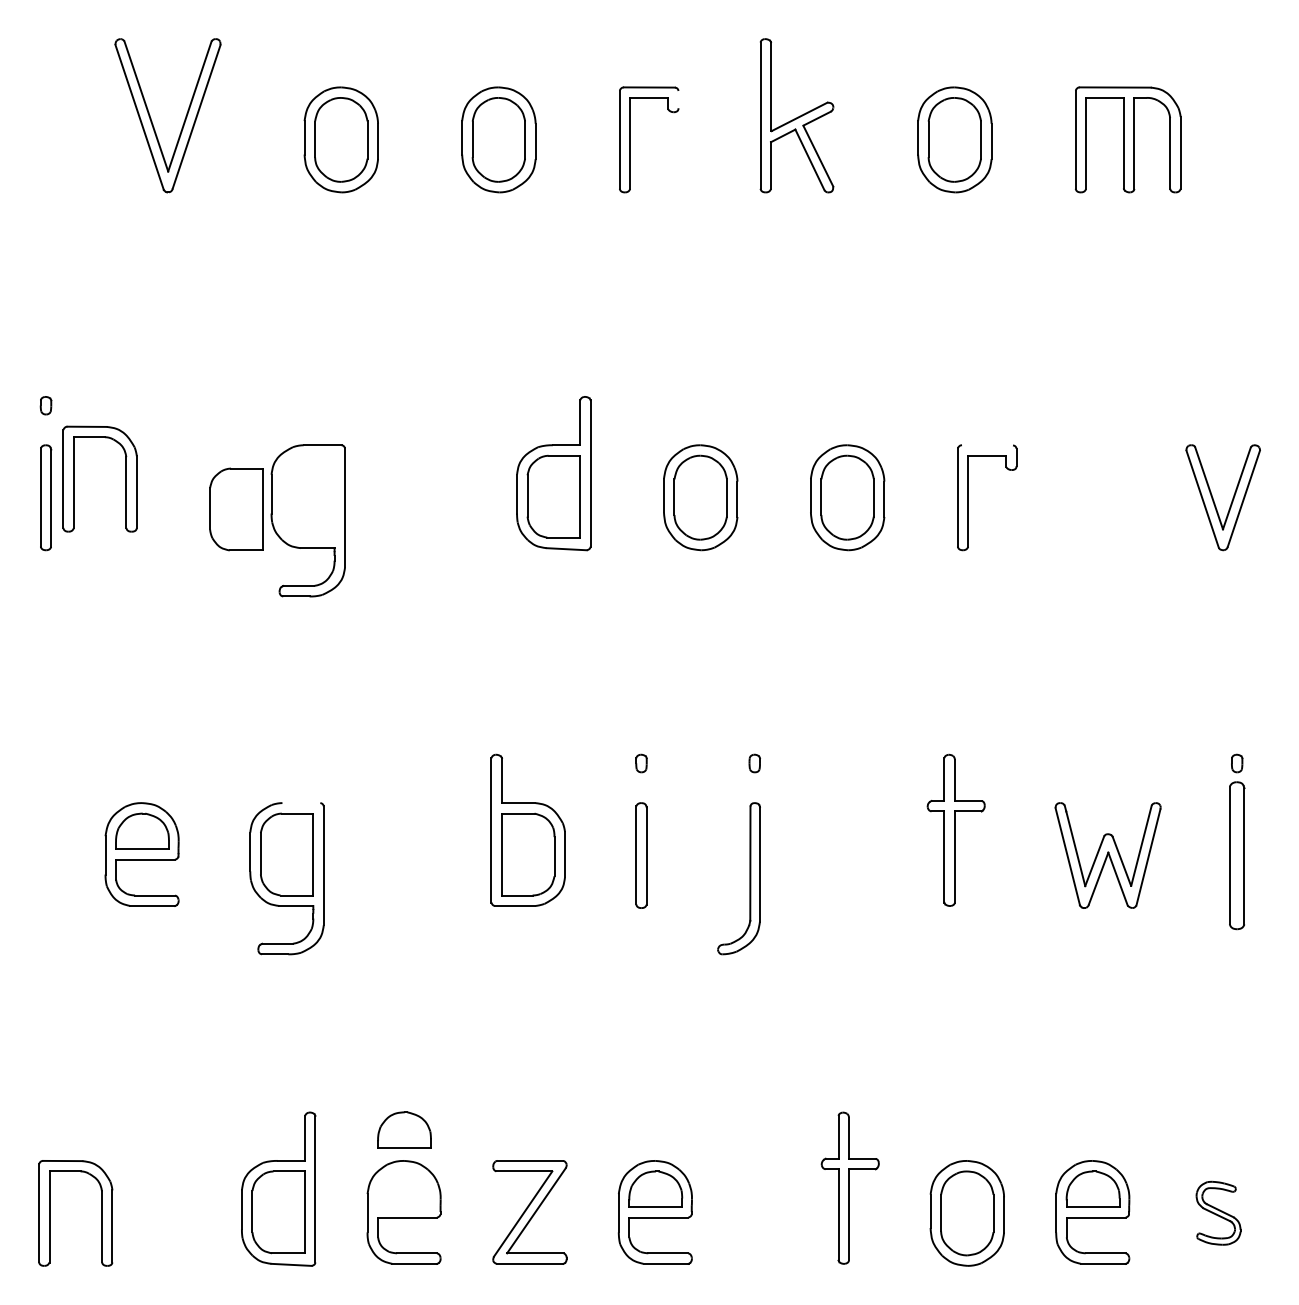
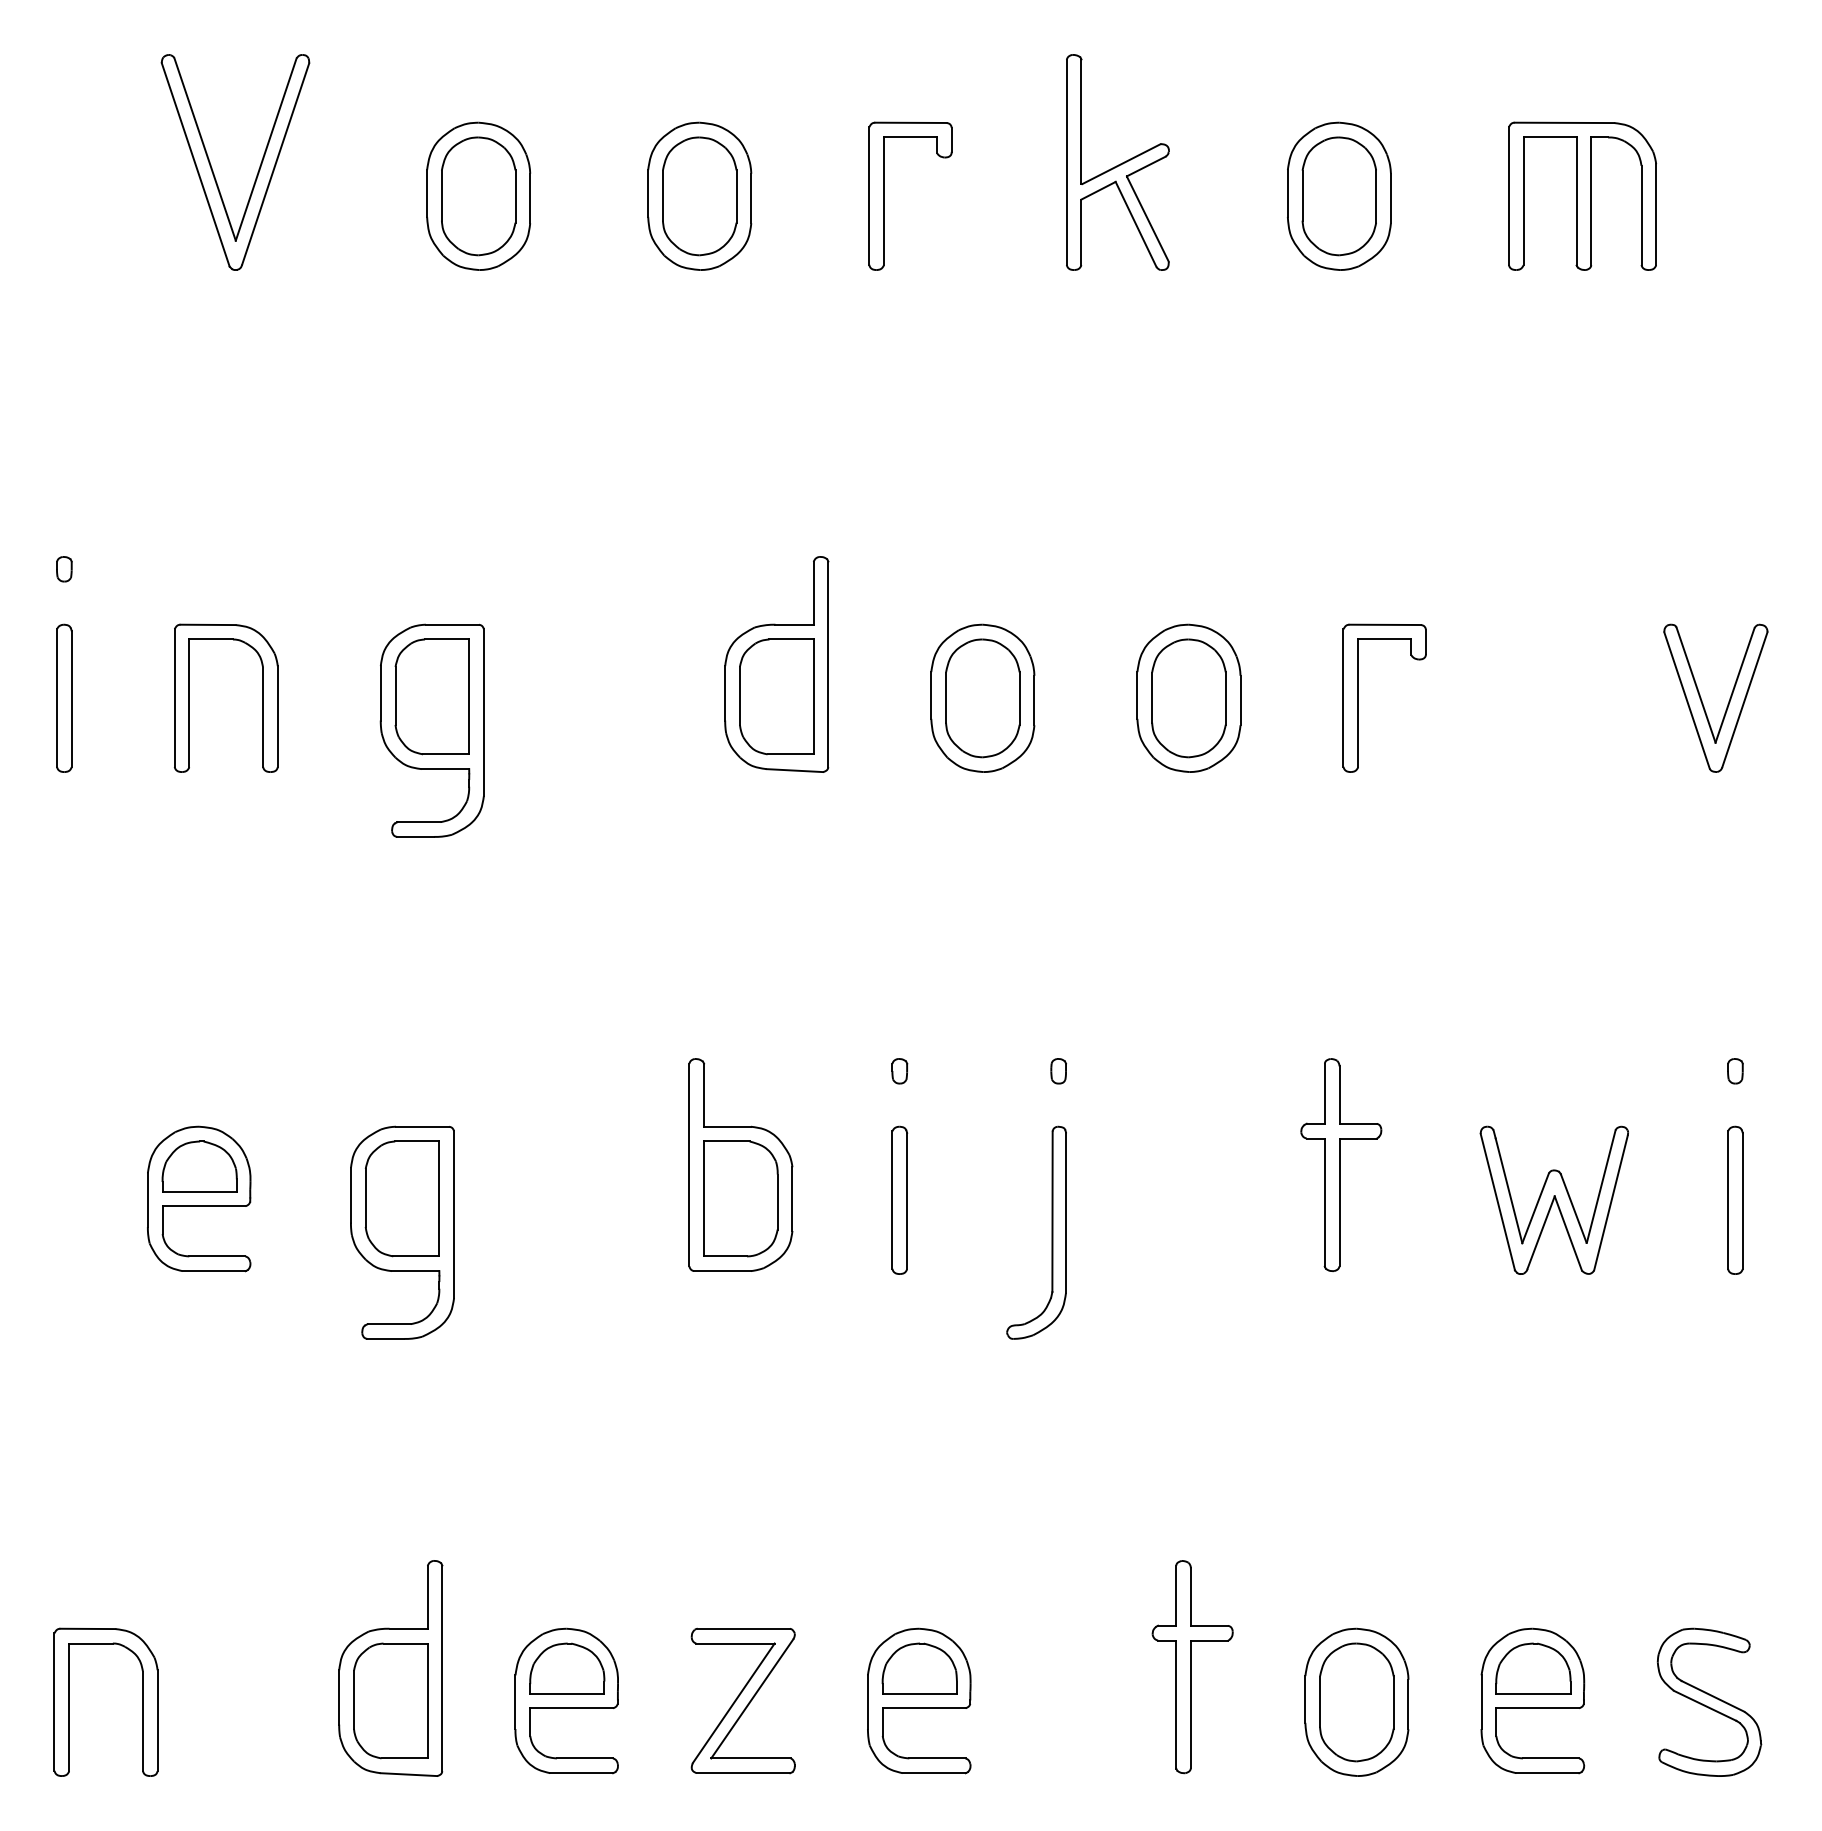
line: (678, 99) -> (951, 139), added
line: (987, 445) -> (1384, 624), added
part: (125, 478) -> (262, 697), moved
part: (235, 509) -> (431, 696), moved
line: (301, 802) -> (422, 1126), added
part: (1237, 854) -> (1735, 1199), size x0.71
part: (404, 1130) -> (567, 1668), moved
part: (1218, 1212) -> (1709, 1701), size x1.67

